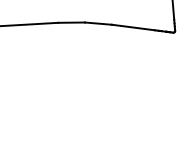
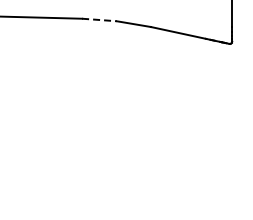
line: (71, 23) -> (99, 20), solid -> dashed

